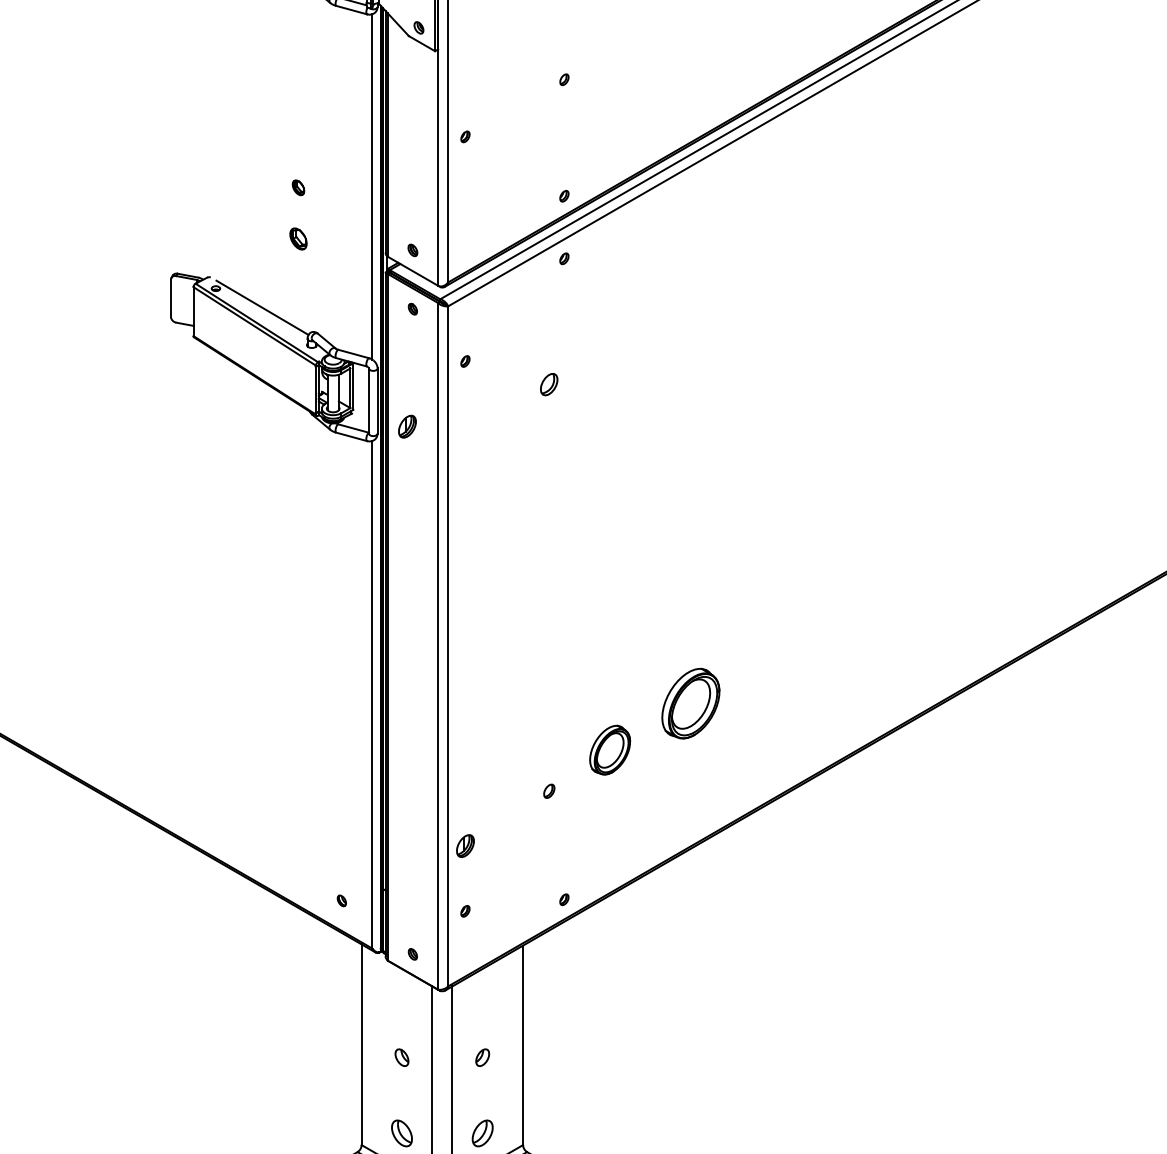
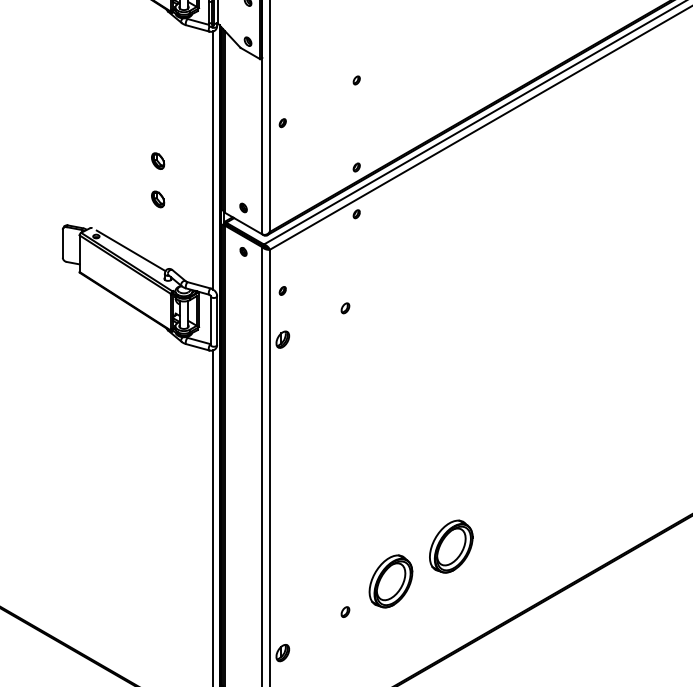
part: (298, 187) -> (158, 160), size x1.43
part: (549, 384) -> (345, 308), size x0.62
part: (407, 426) -> (282, 339), moved
part: (609, 749) -> (390, 580), size x1.43

